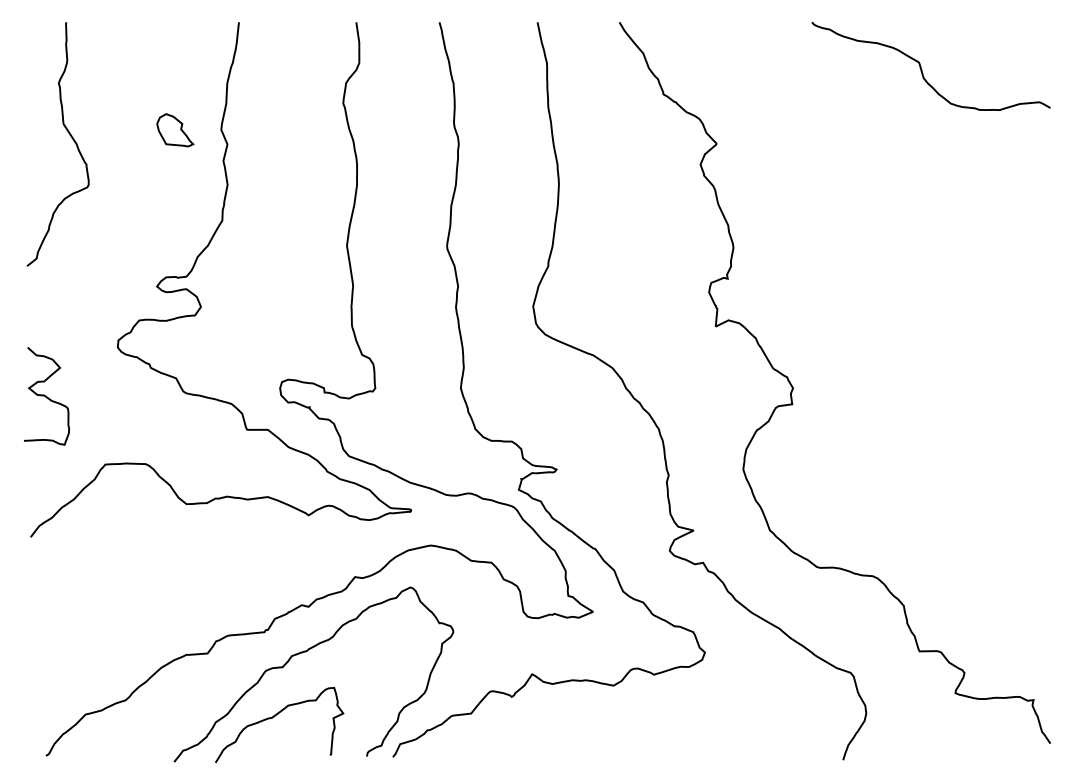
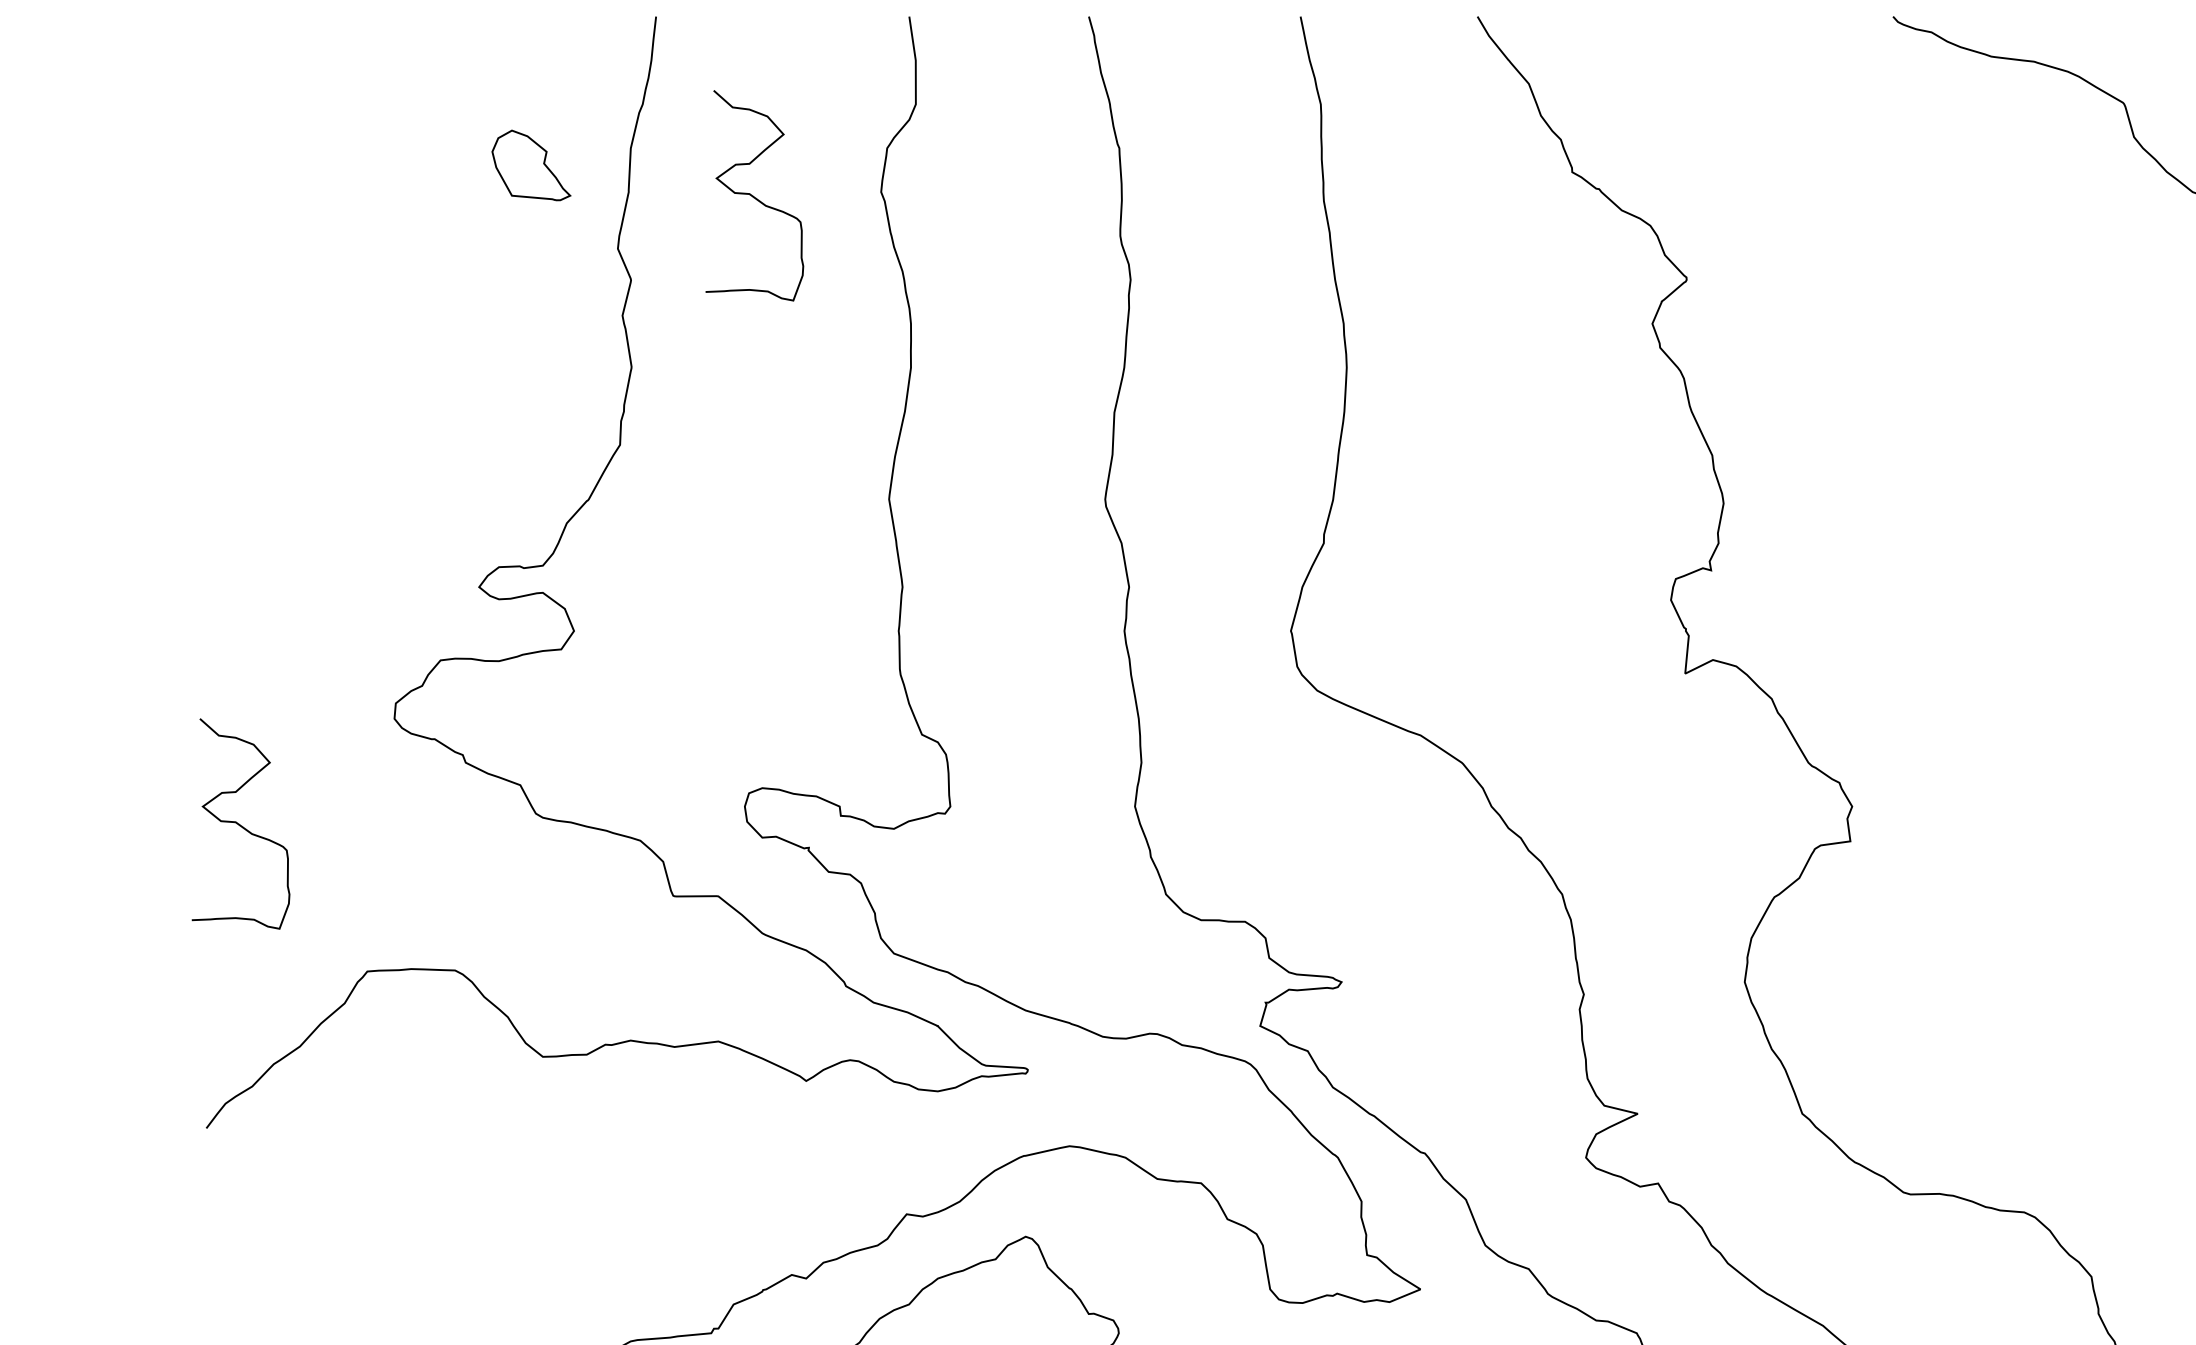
curve: (285, 105) -> (756, 196), added
part: (175, 130) -> (531, 166), moved
curve: (69, 135) -> (290, 260), removed

